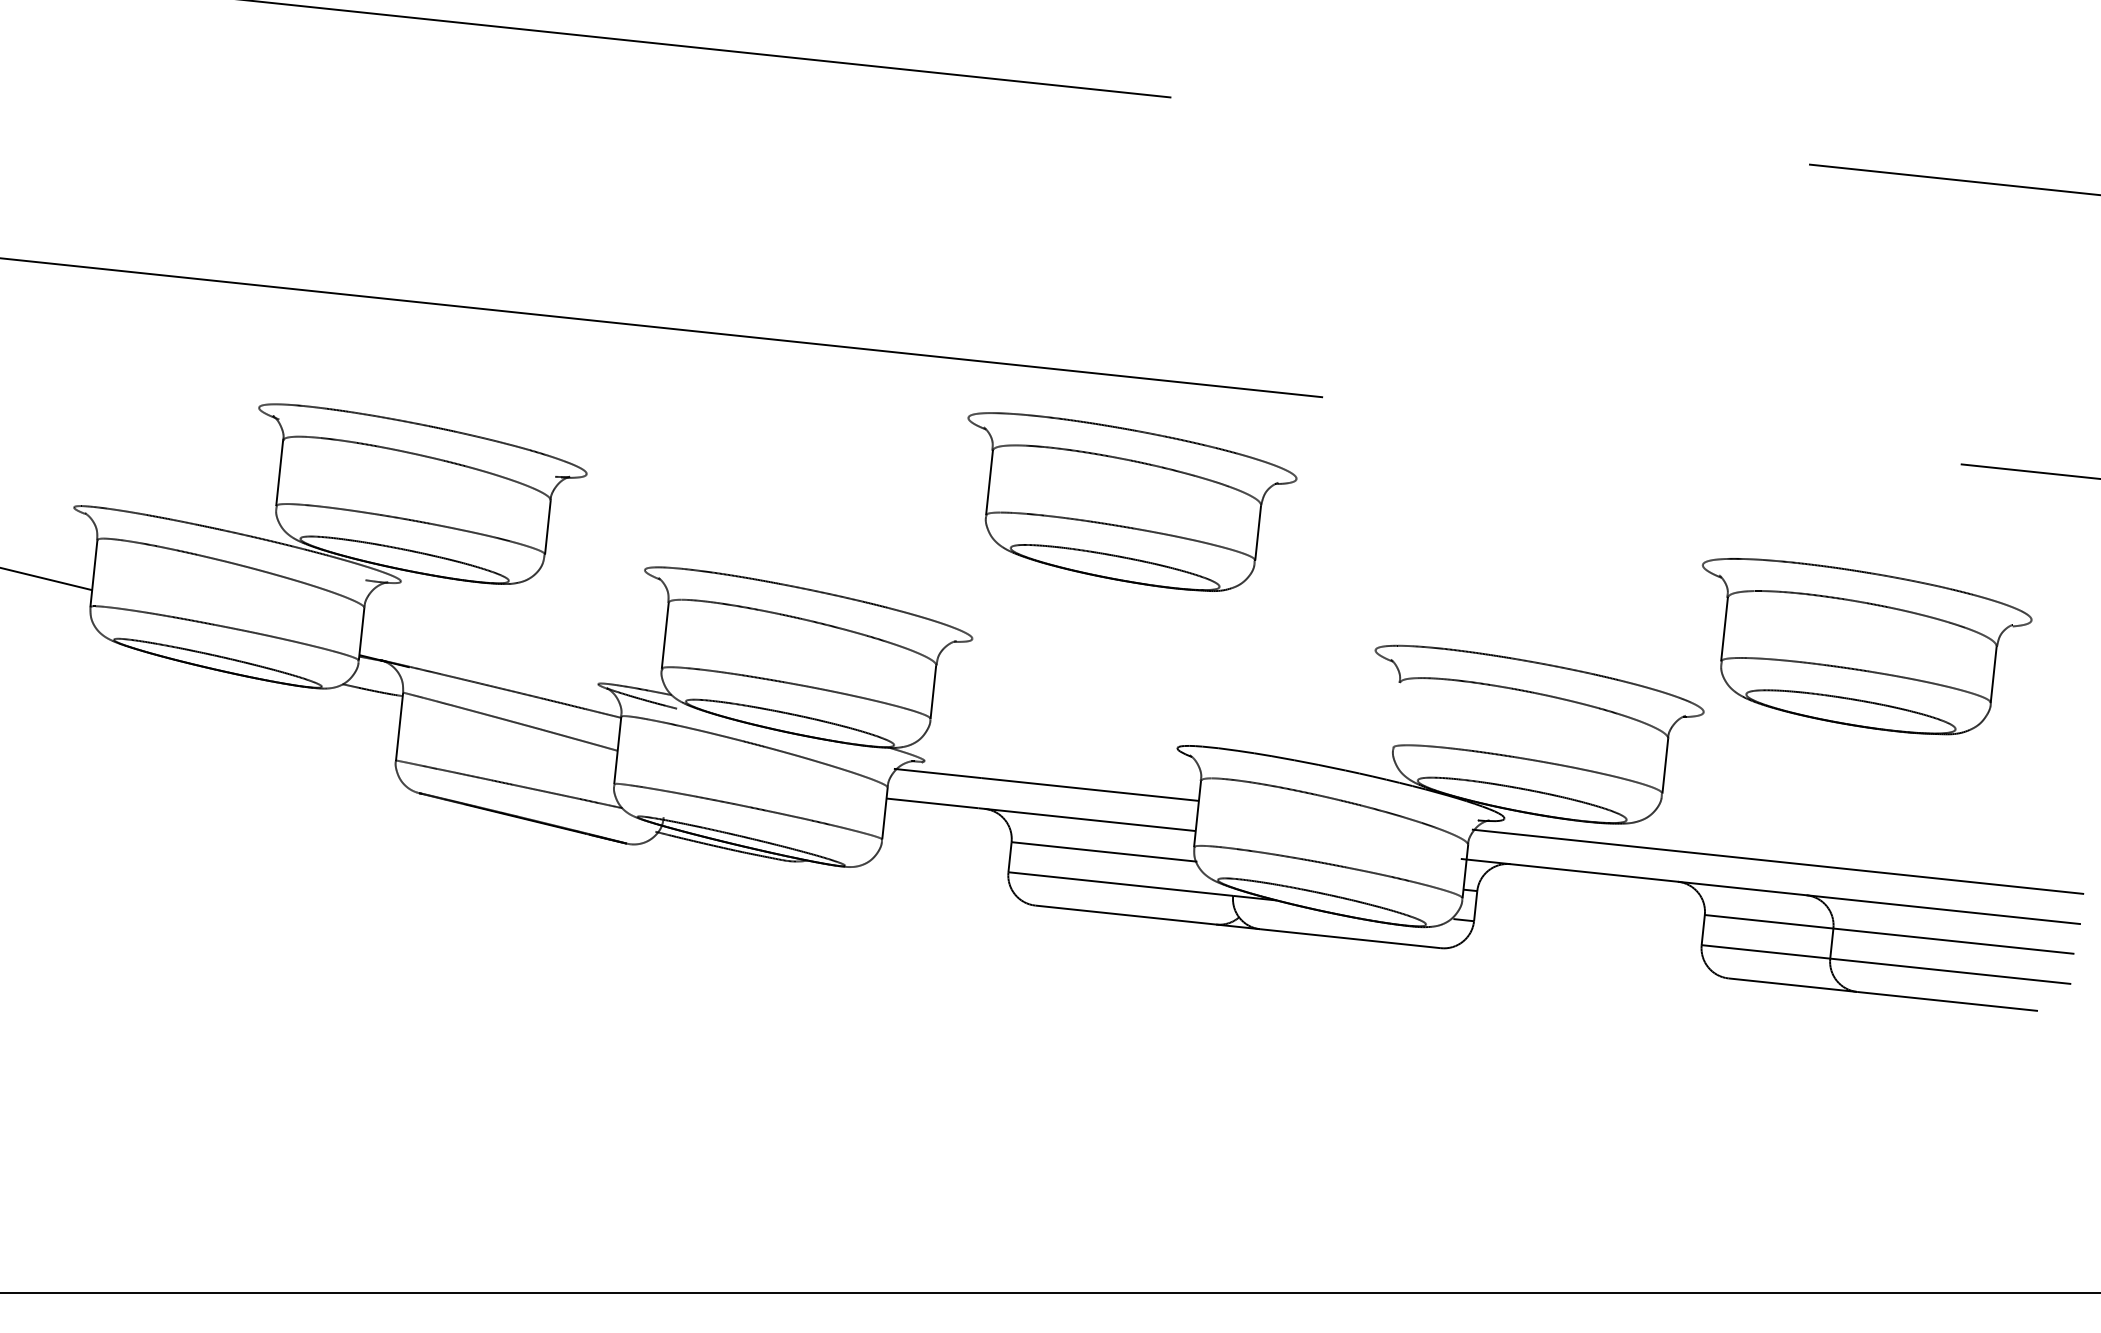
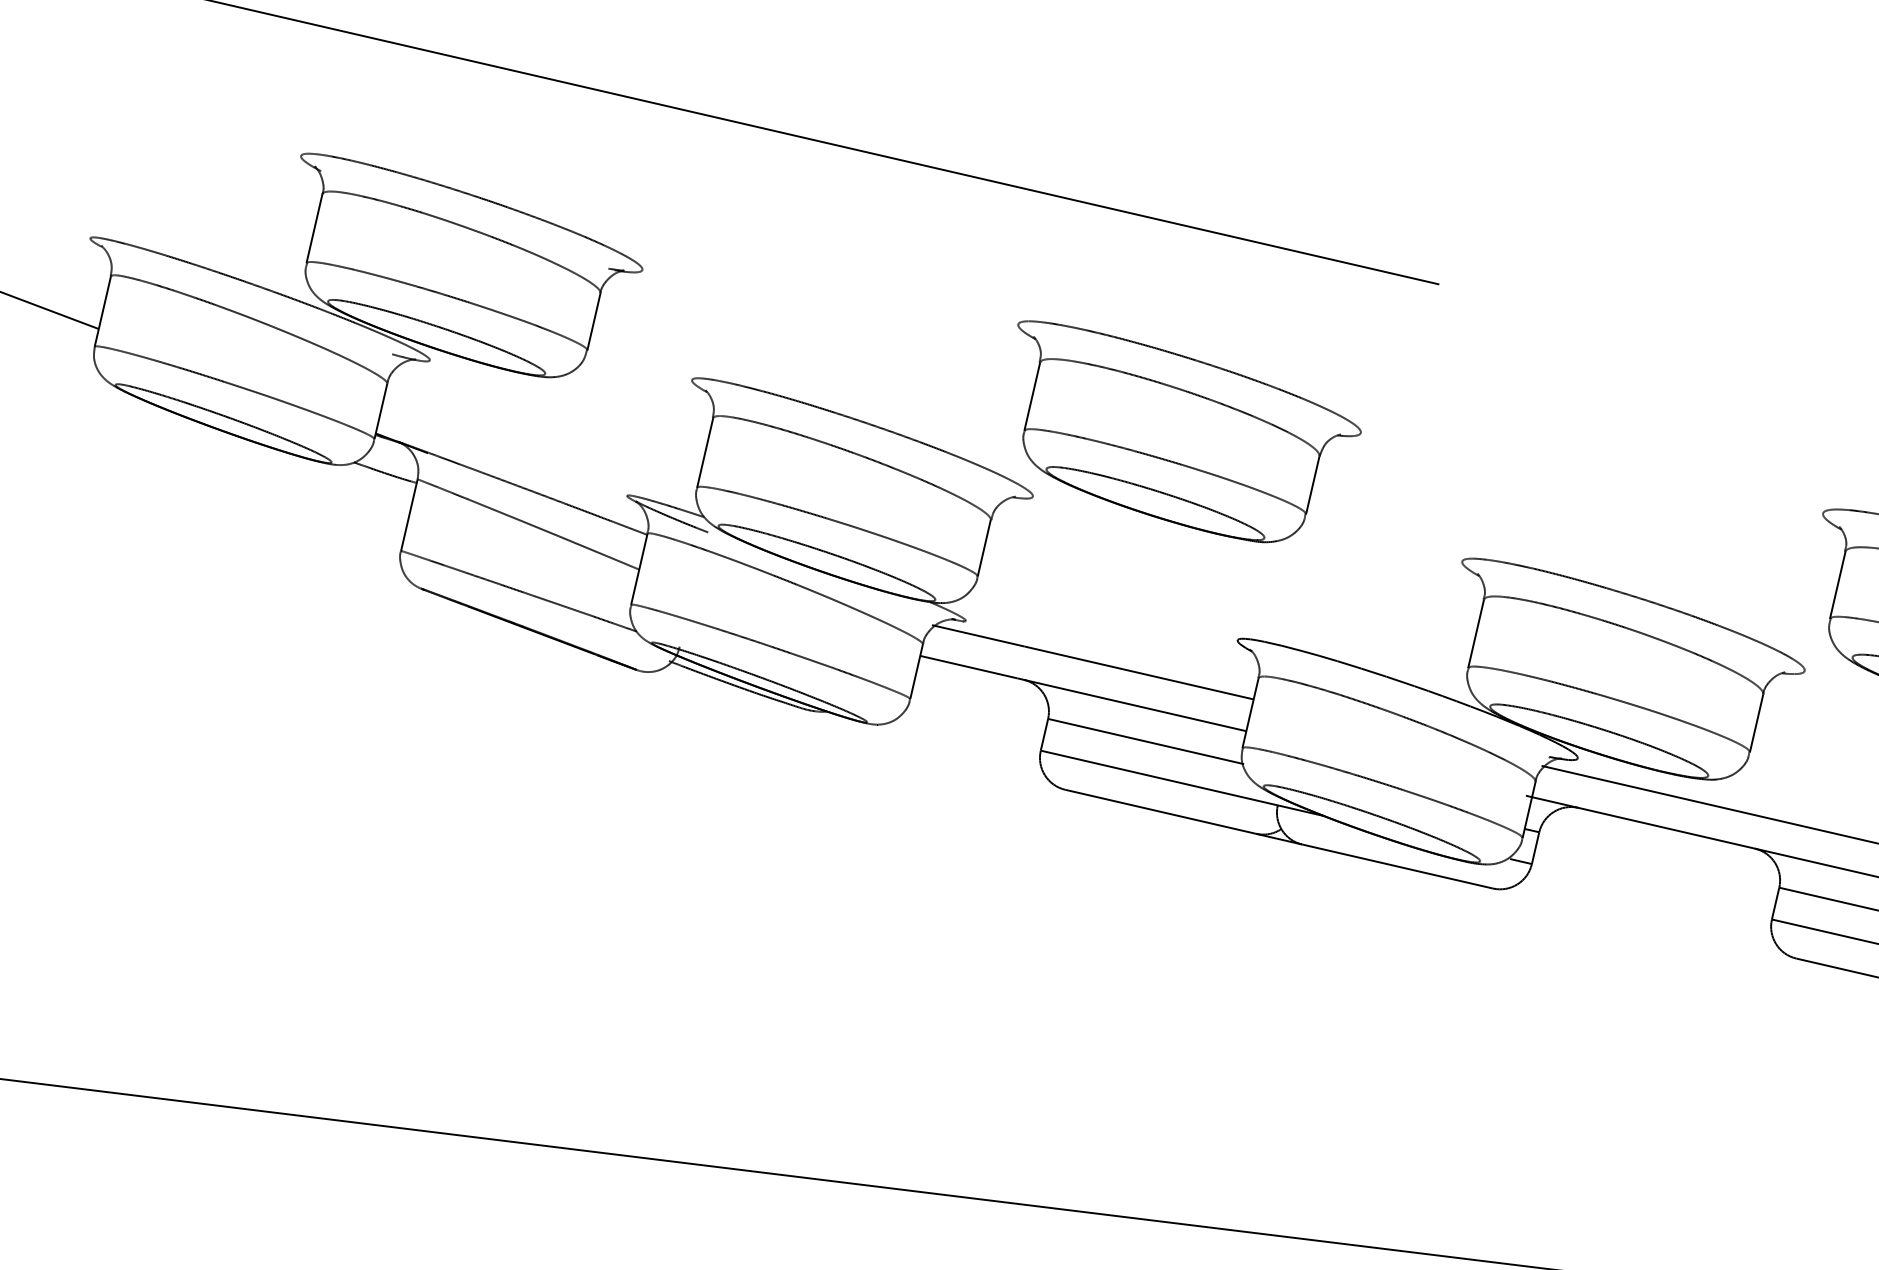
part: (1132, 501) -> (1182, 435), moved
line: (1396, 715) -> (1476, 634), added

